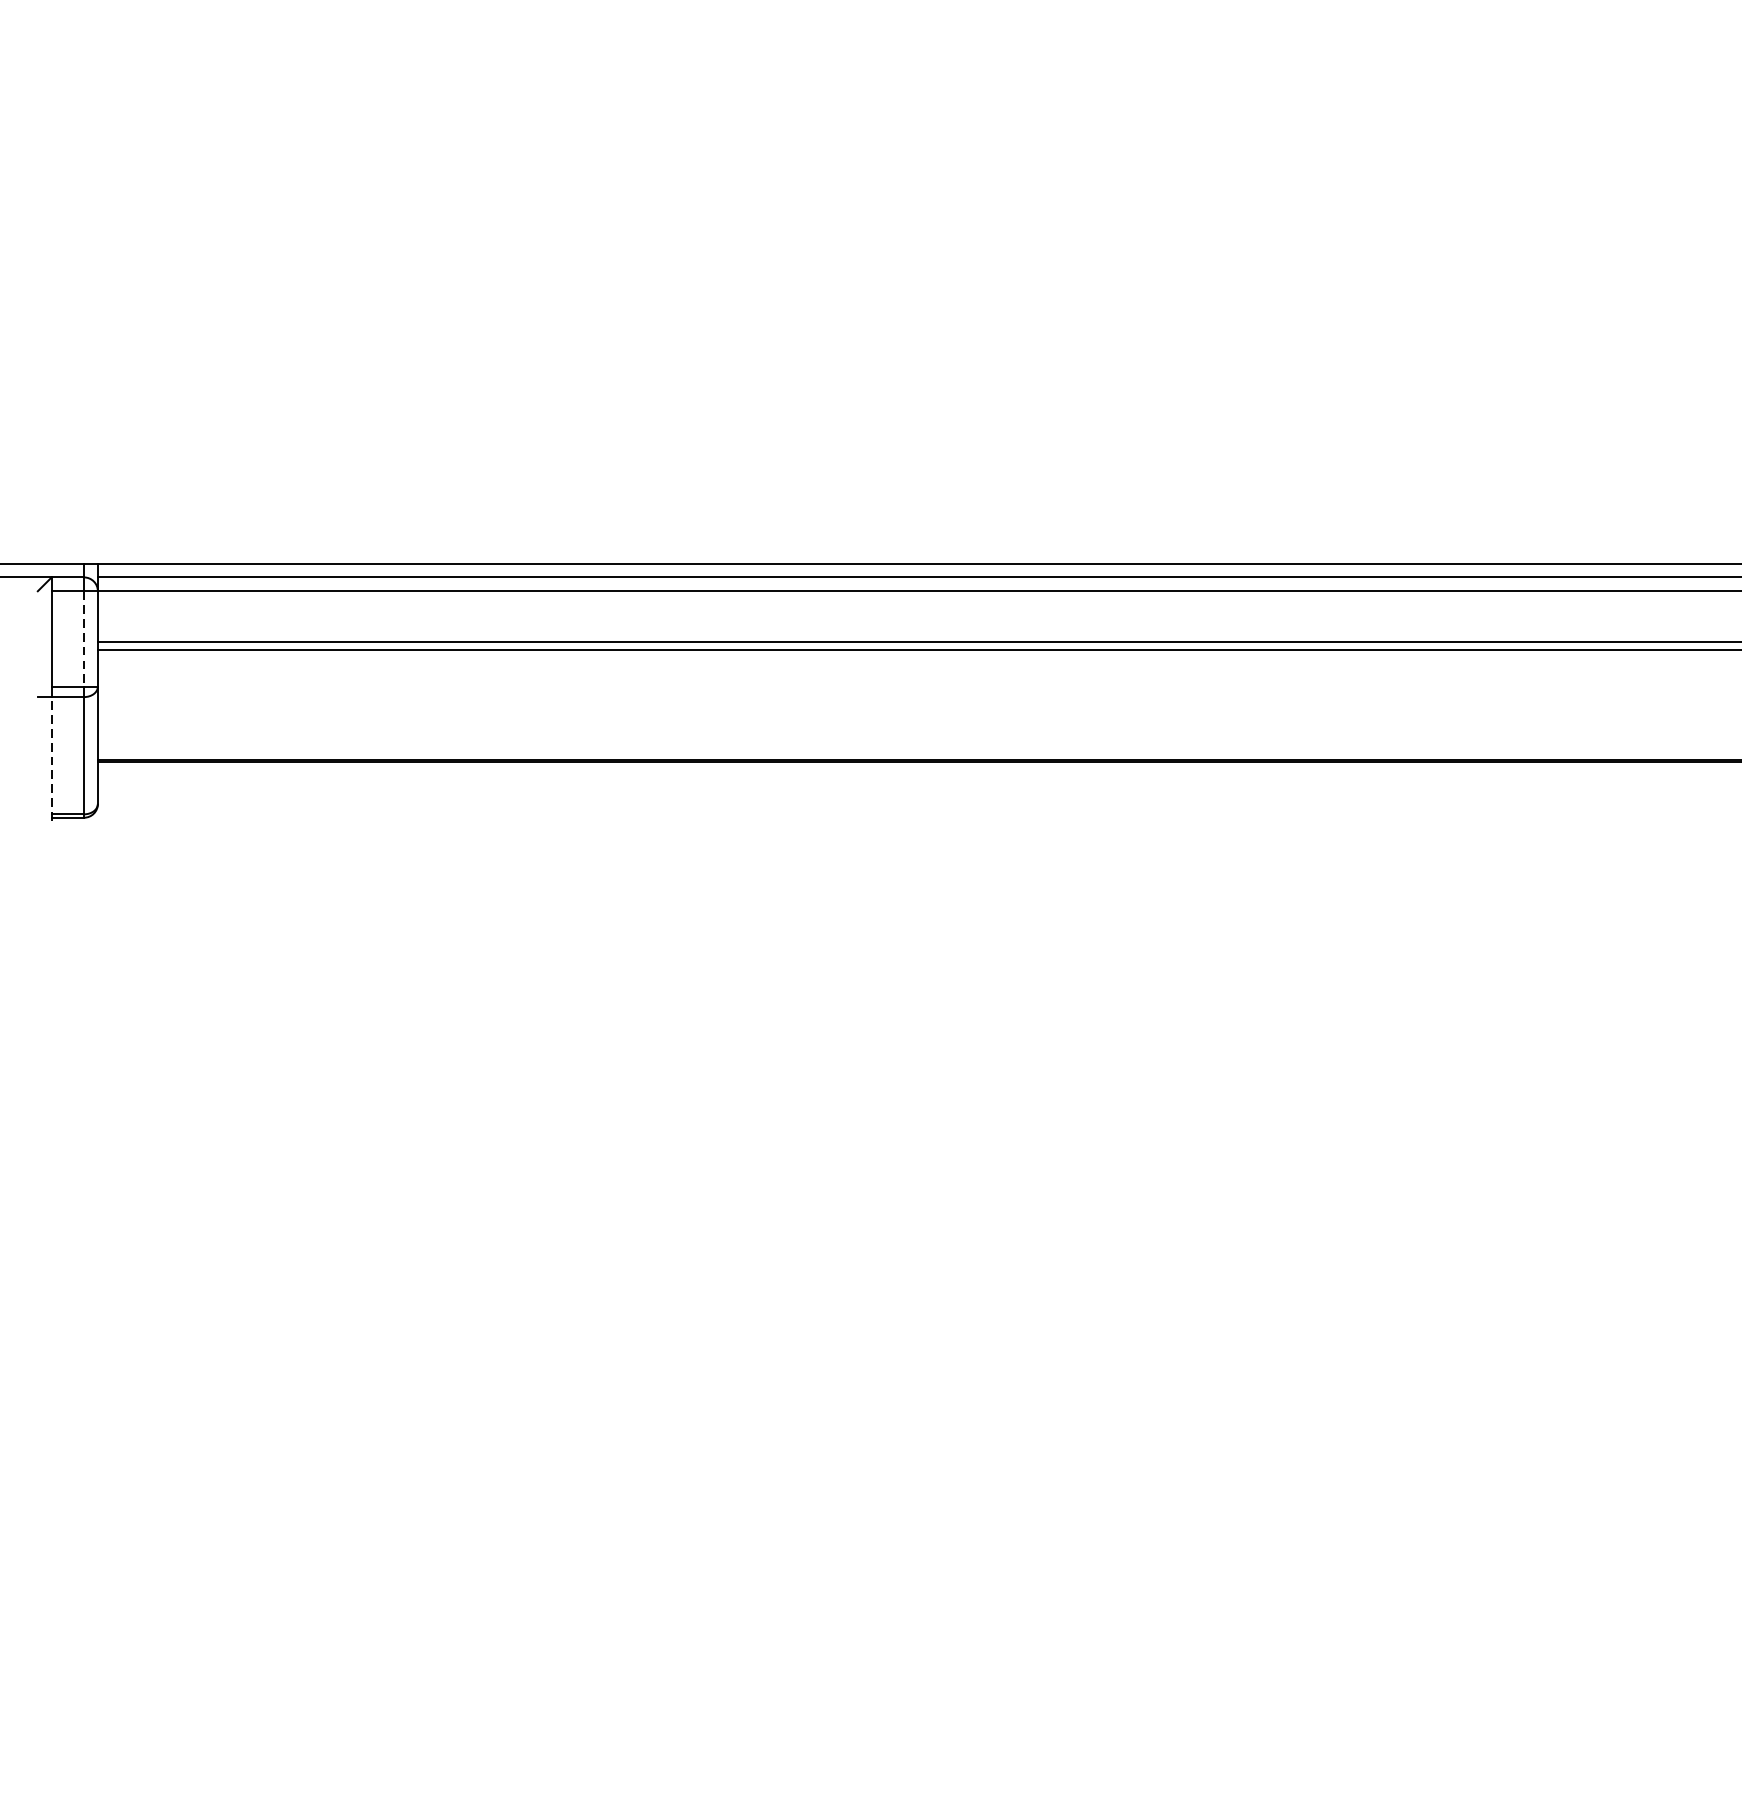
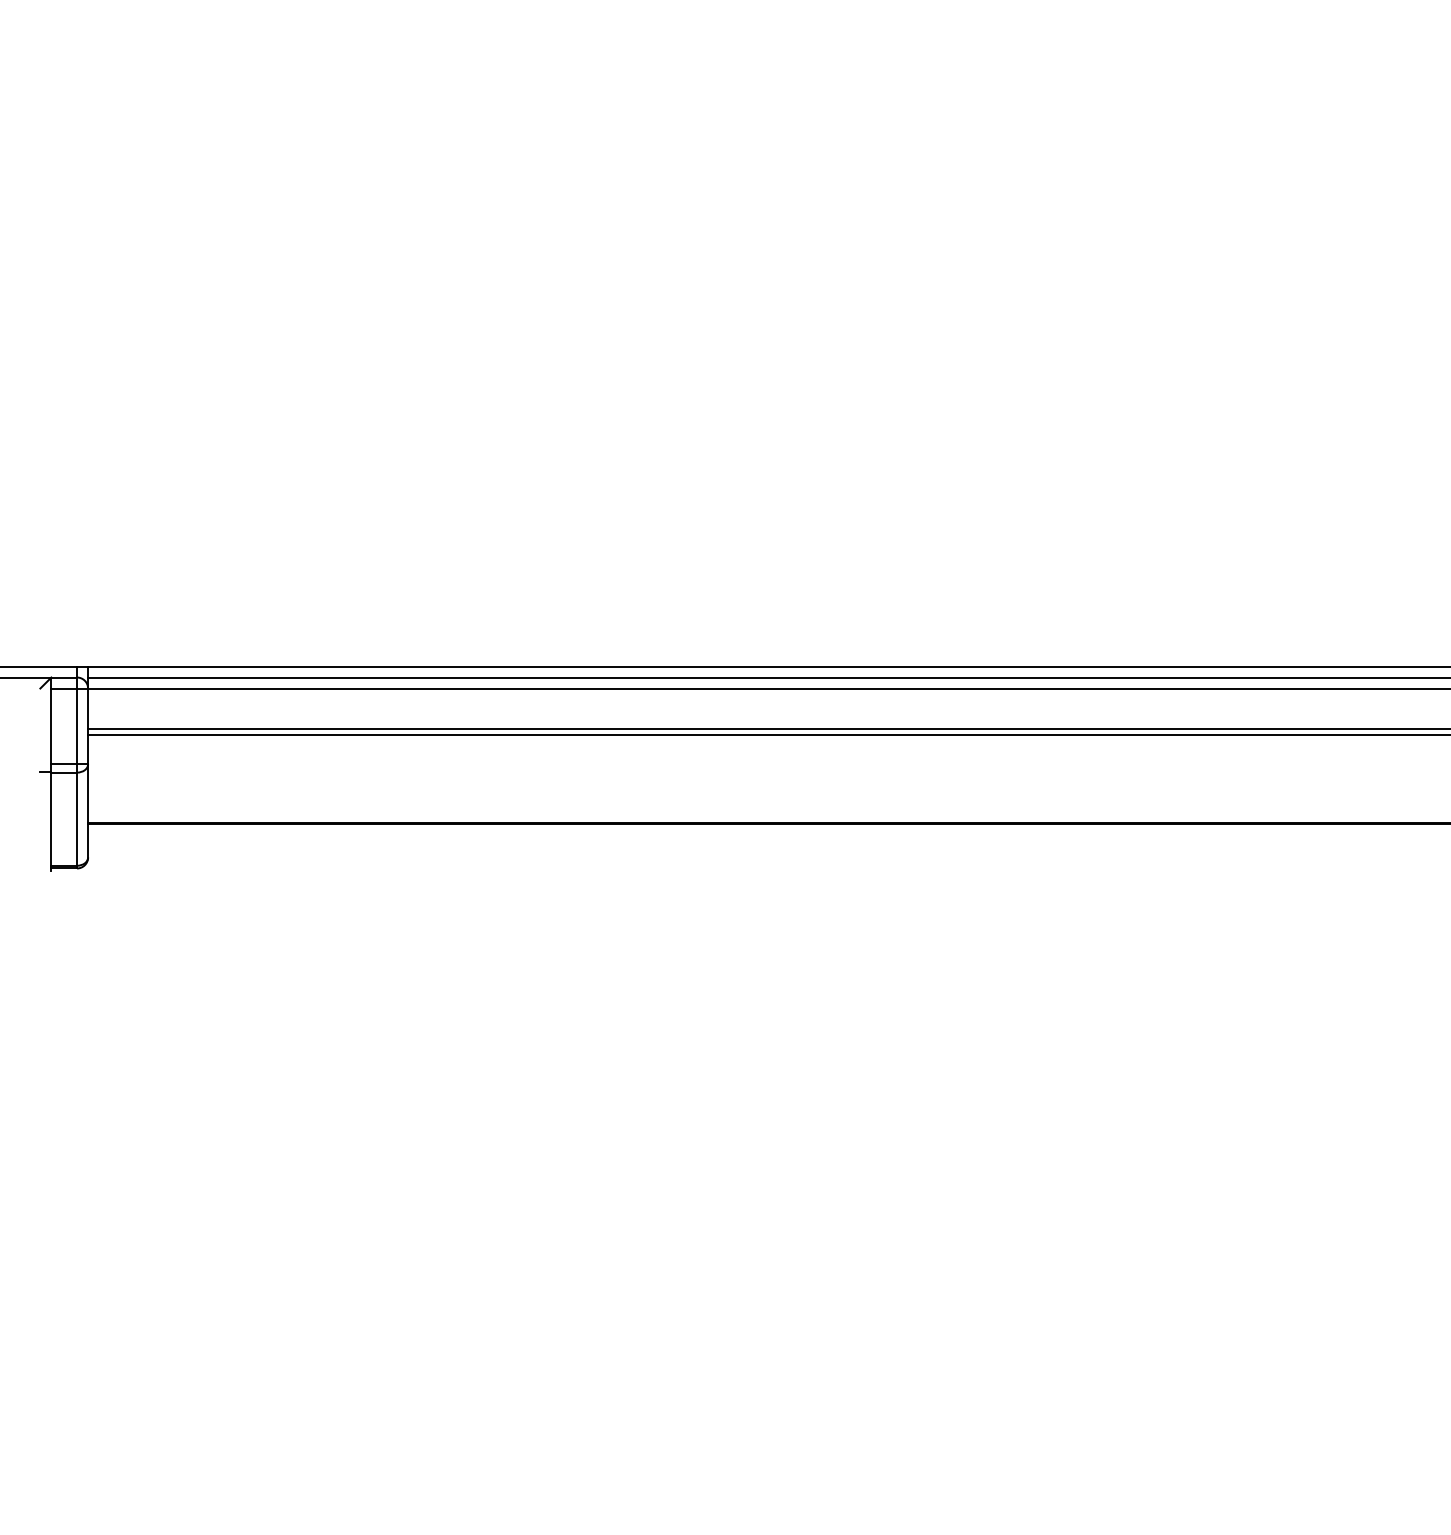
line: (84, 639) -> (77, 726), dashed -> solid
line: (51, 758) -> (51, 821), dashed -> solid

